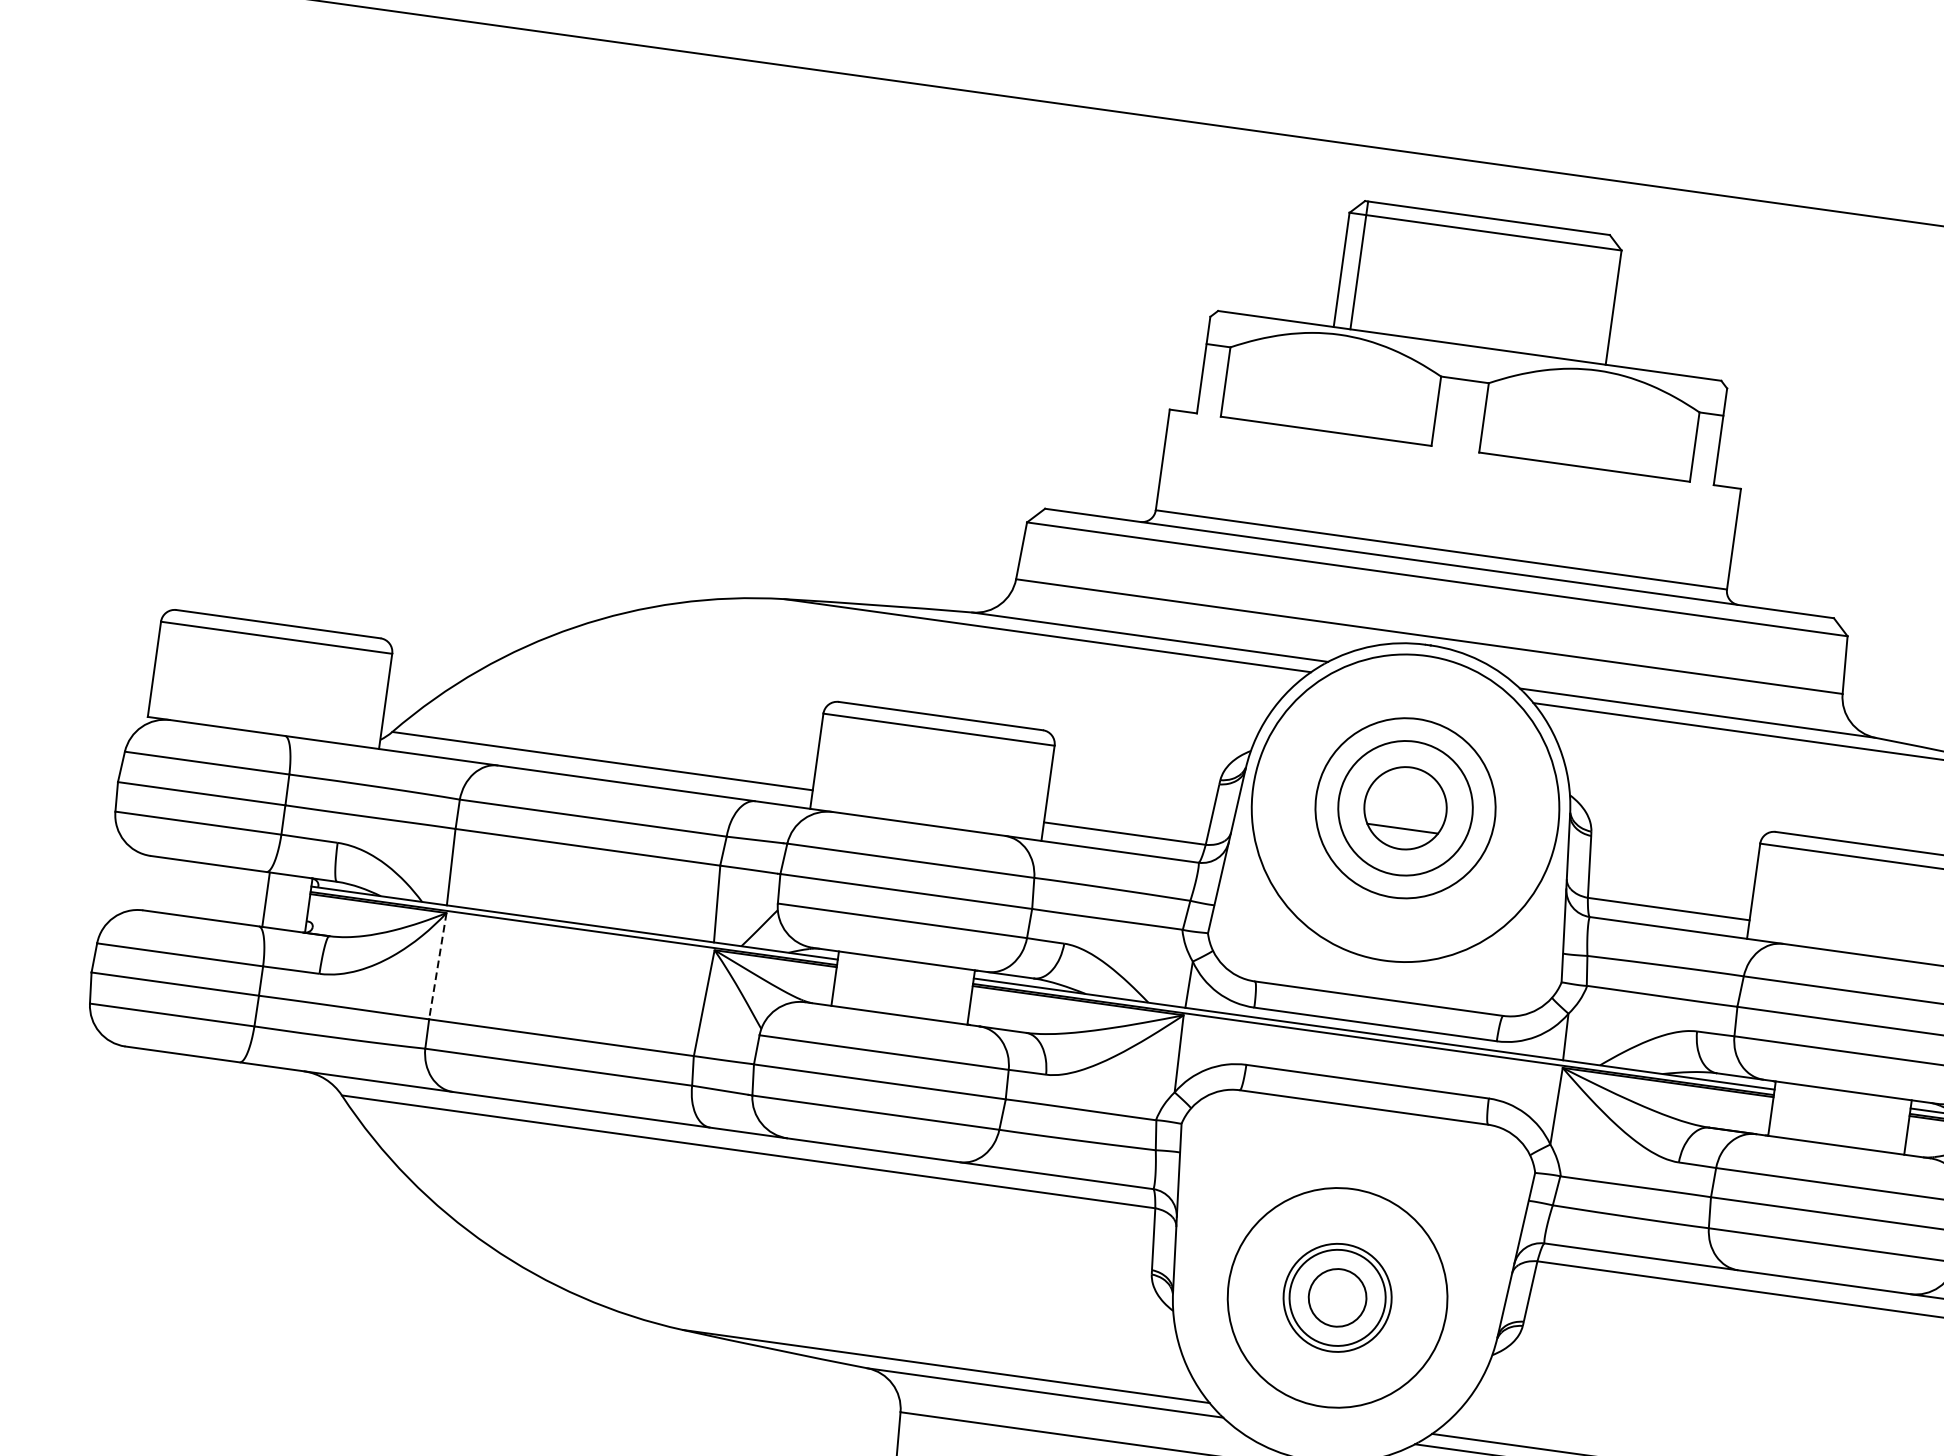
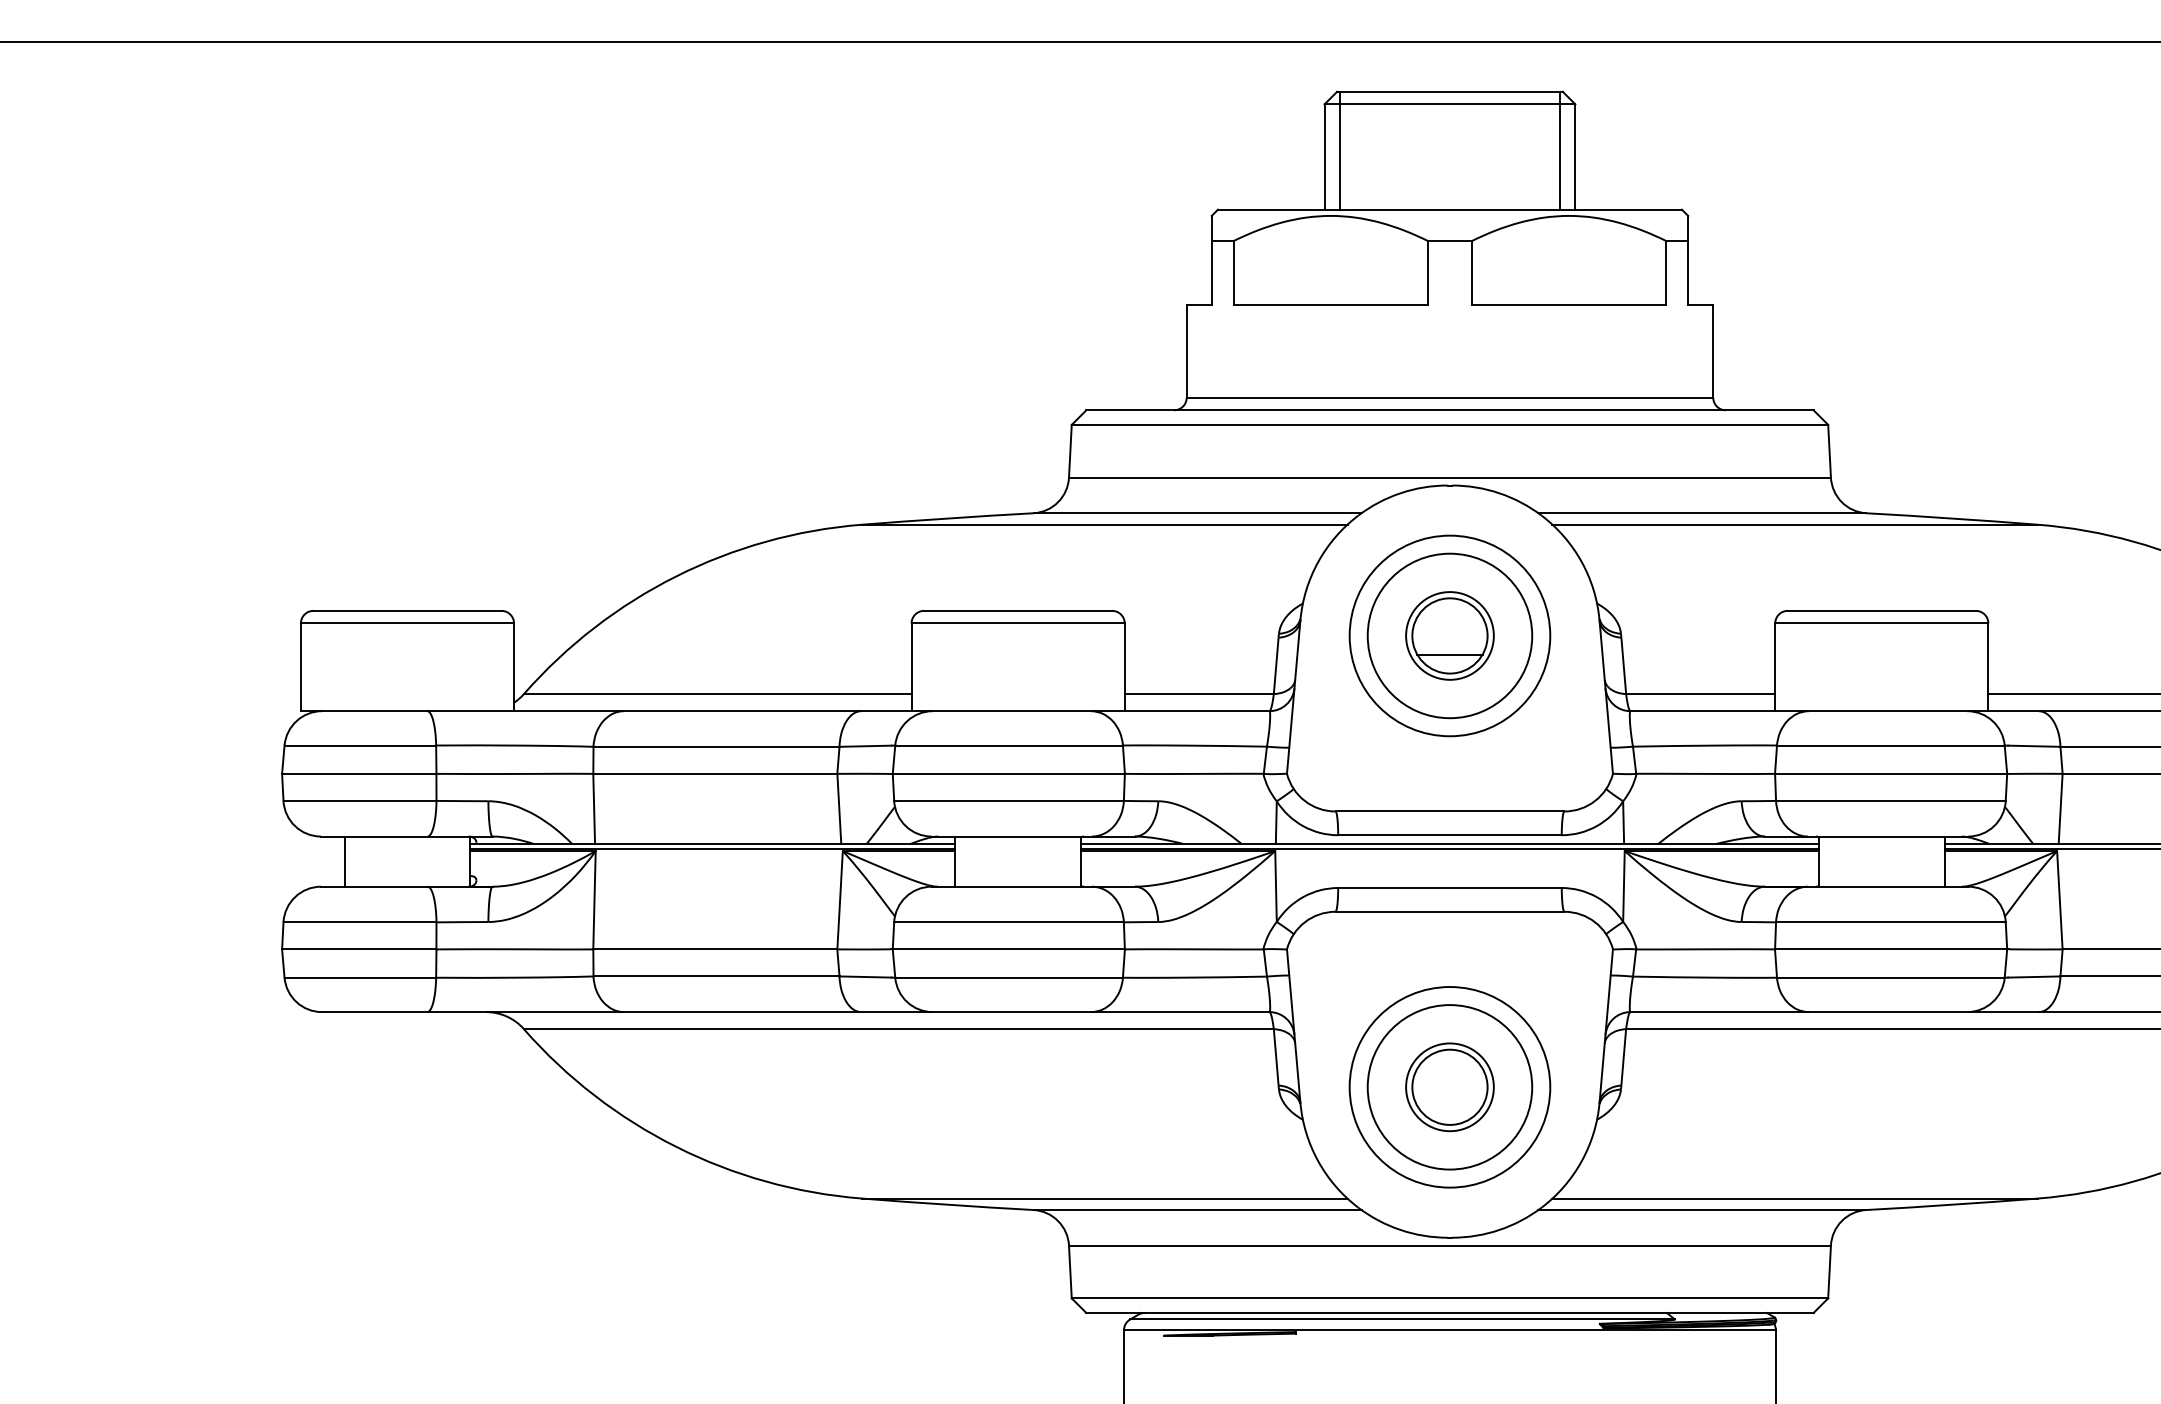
line: (1597, 298) -> (1559, 150), added
circle: (1405, 807) -> (1449, 635), size x0.71
circle: (1405, 807) -> (1449, 635), size x0.71
line: (265, 899) -> (344, 861), moved
line: (437, 966) -> (594, 900), dashed -> solid
circle: (1337, 1296) -> (1449, 1086), size x1.43
circle: (1337, 1298) -> (1449, 1087), size x1.67

